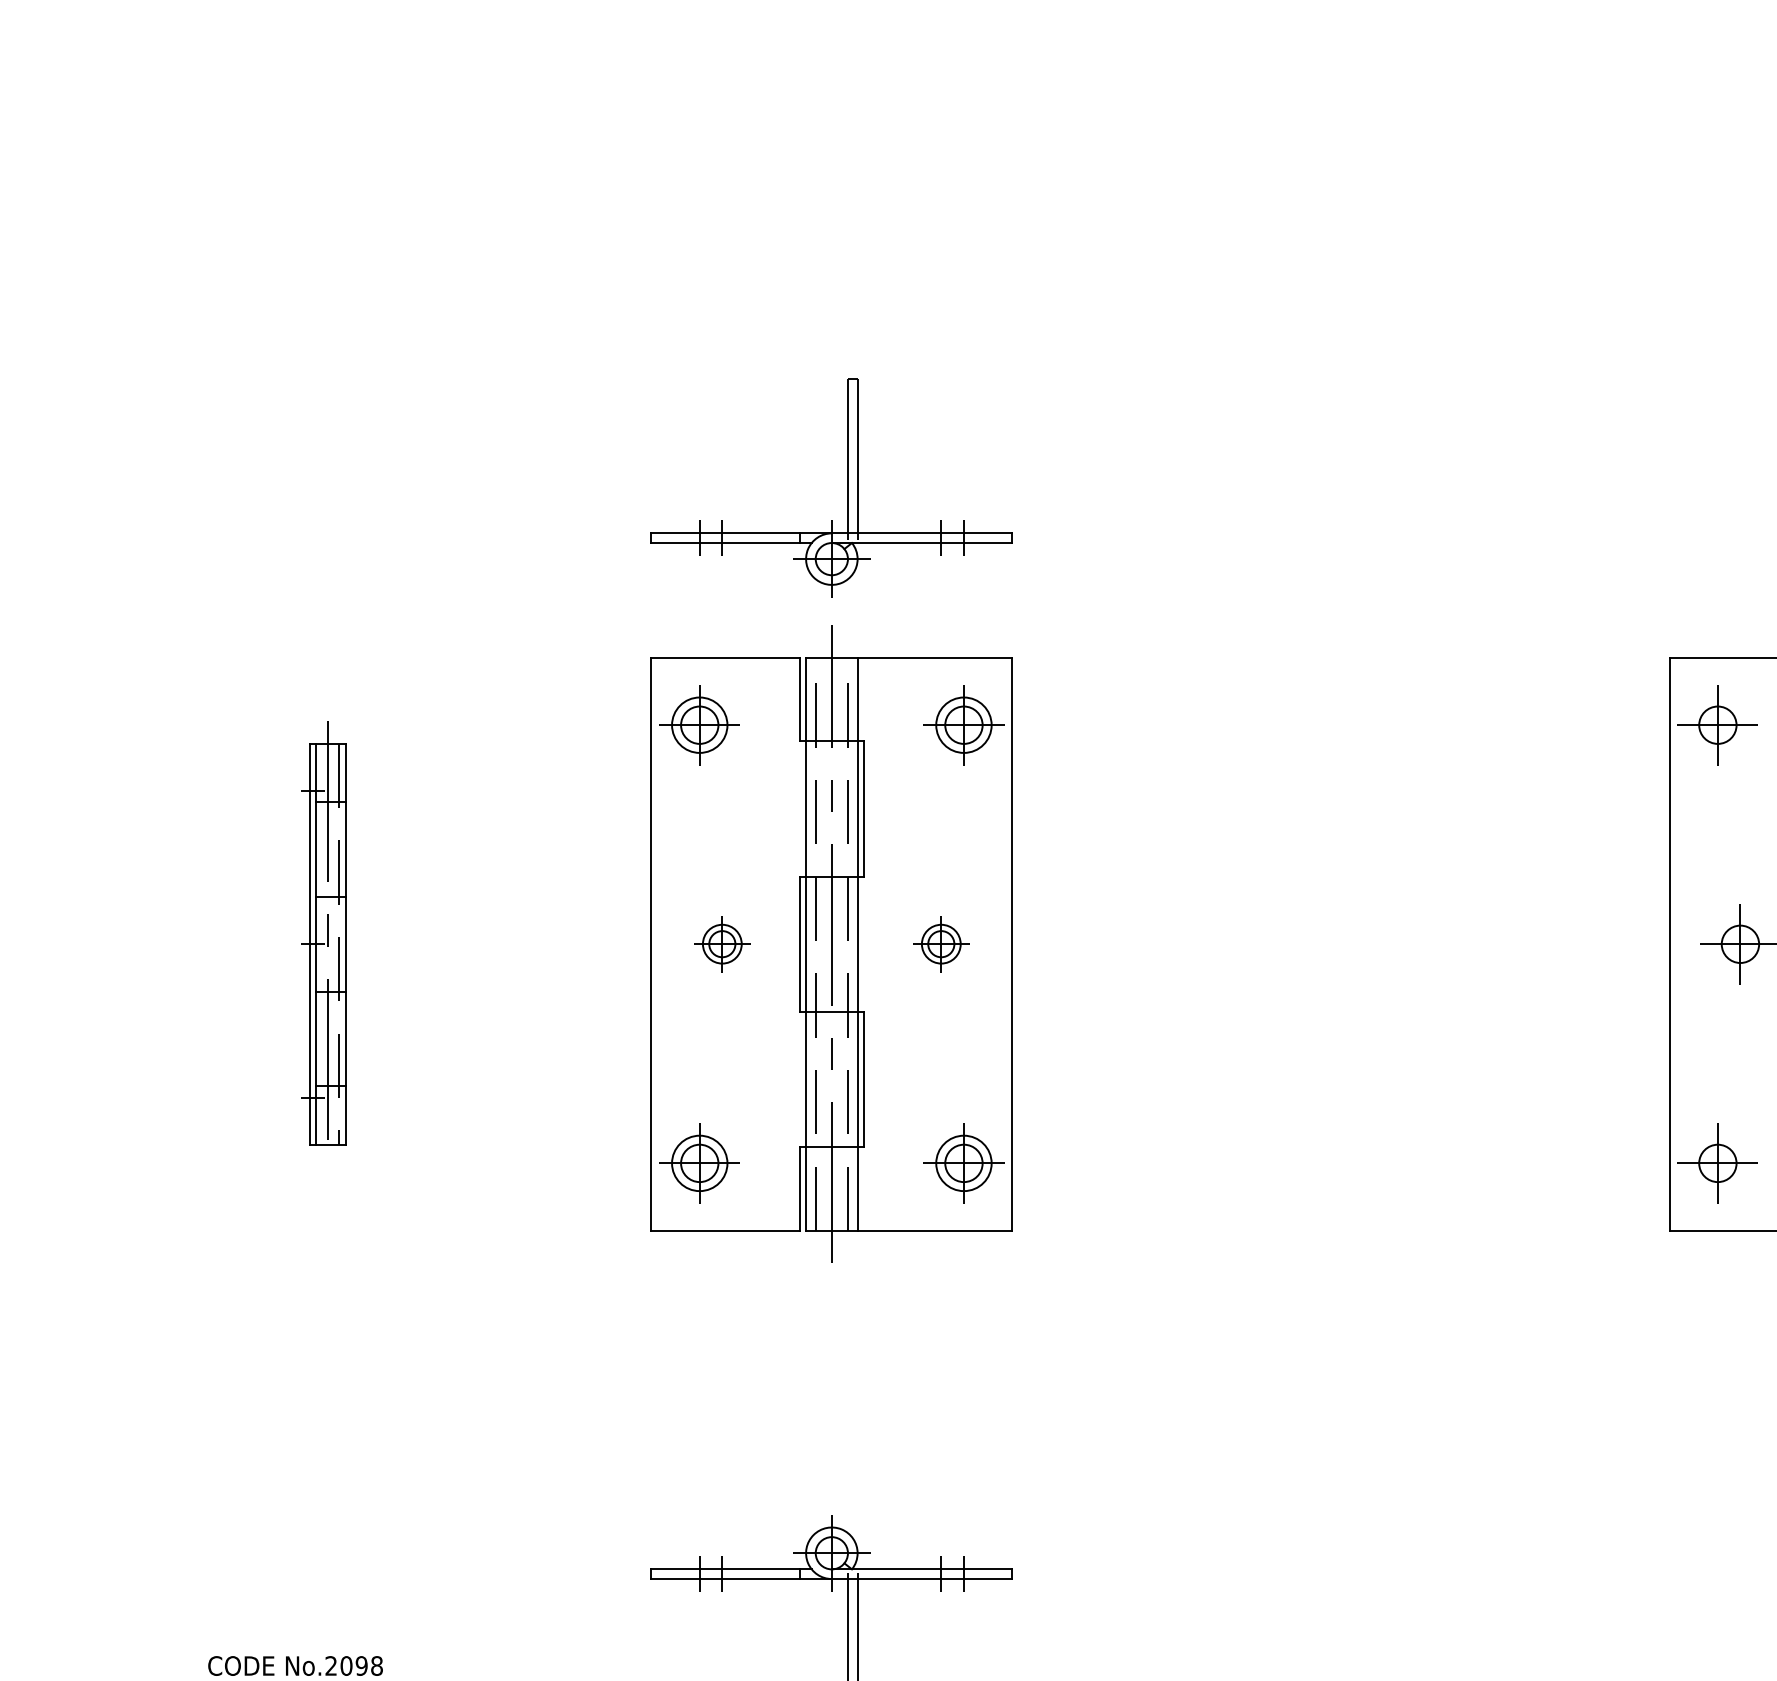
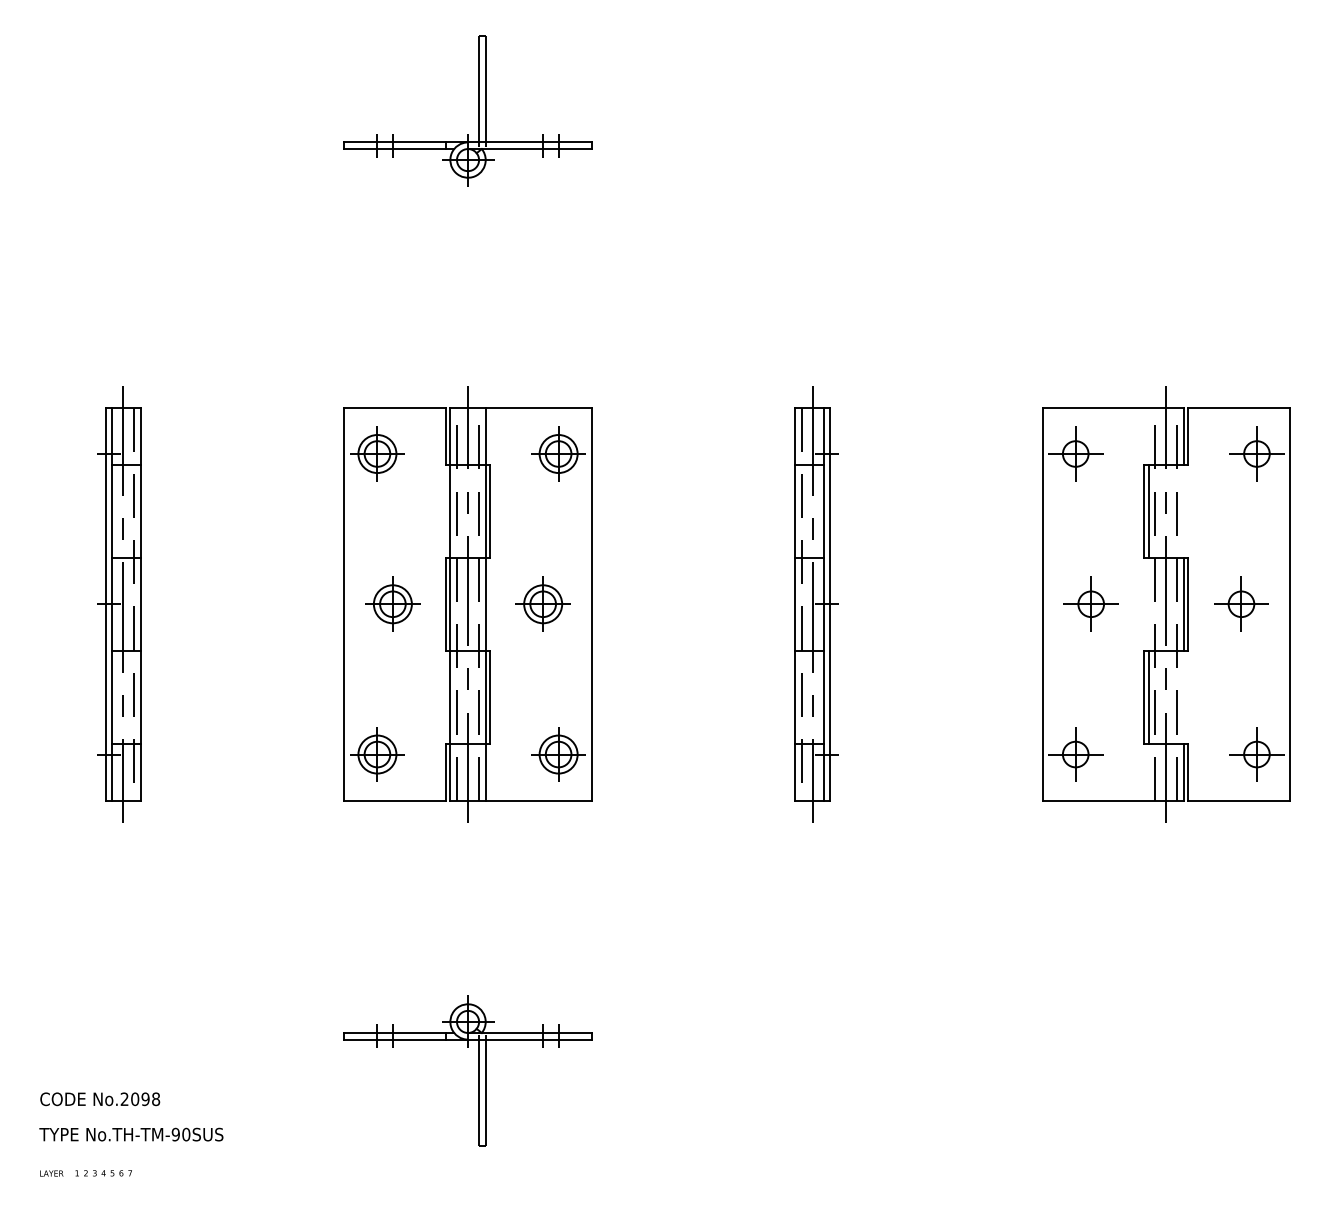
part: (847, 486) -> (478, 110), moved
part: (721, 943) -> (392, 603), size x1.43
part: (940, 943) -> (542, 603), size x1.43
part: (323, 944) -> (119, 604), size x1.43
part: (1339, 944) -> (816, 604), added

